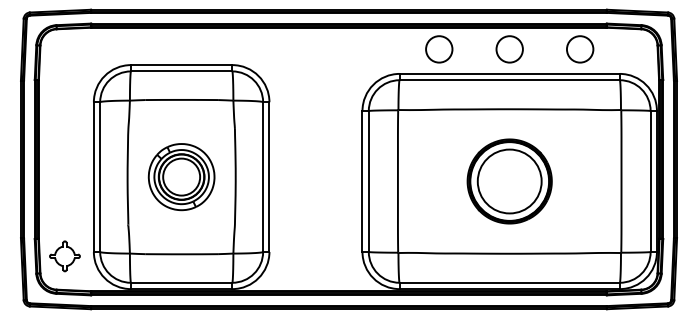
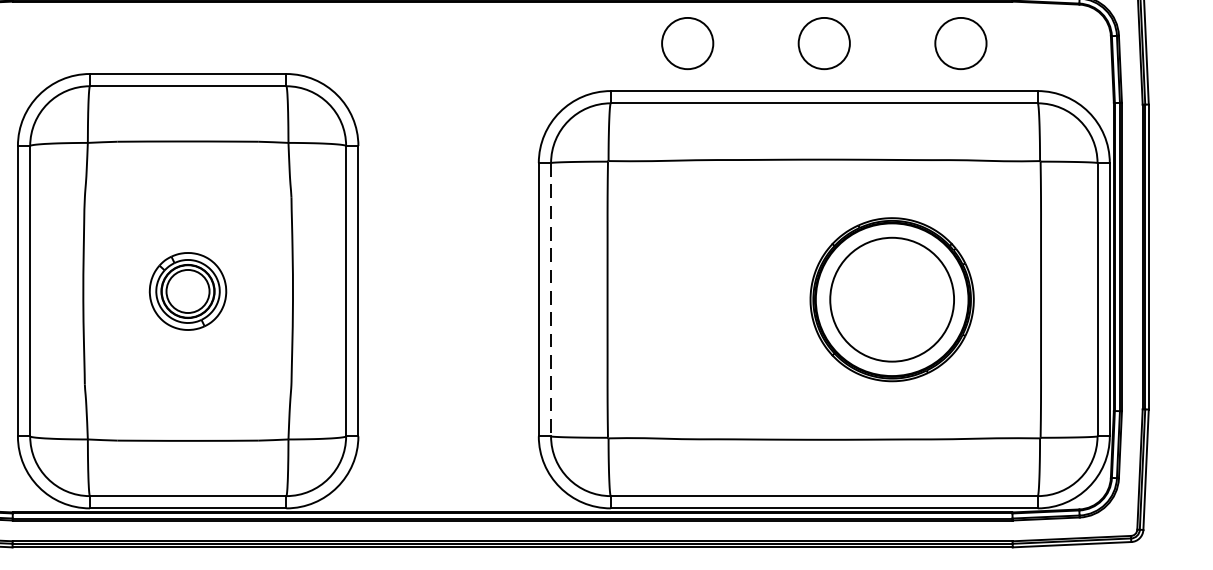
part: (181, 177) -> (187, 291), size x0.6
part: (509, 181) -> (891, 299), moved
line: (368, 182) -> (550, 301), solid -> dashed

